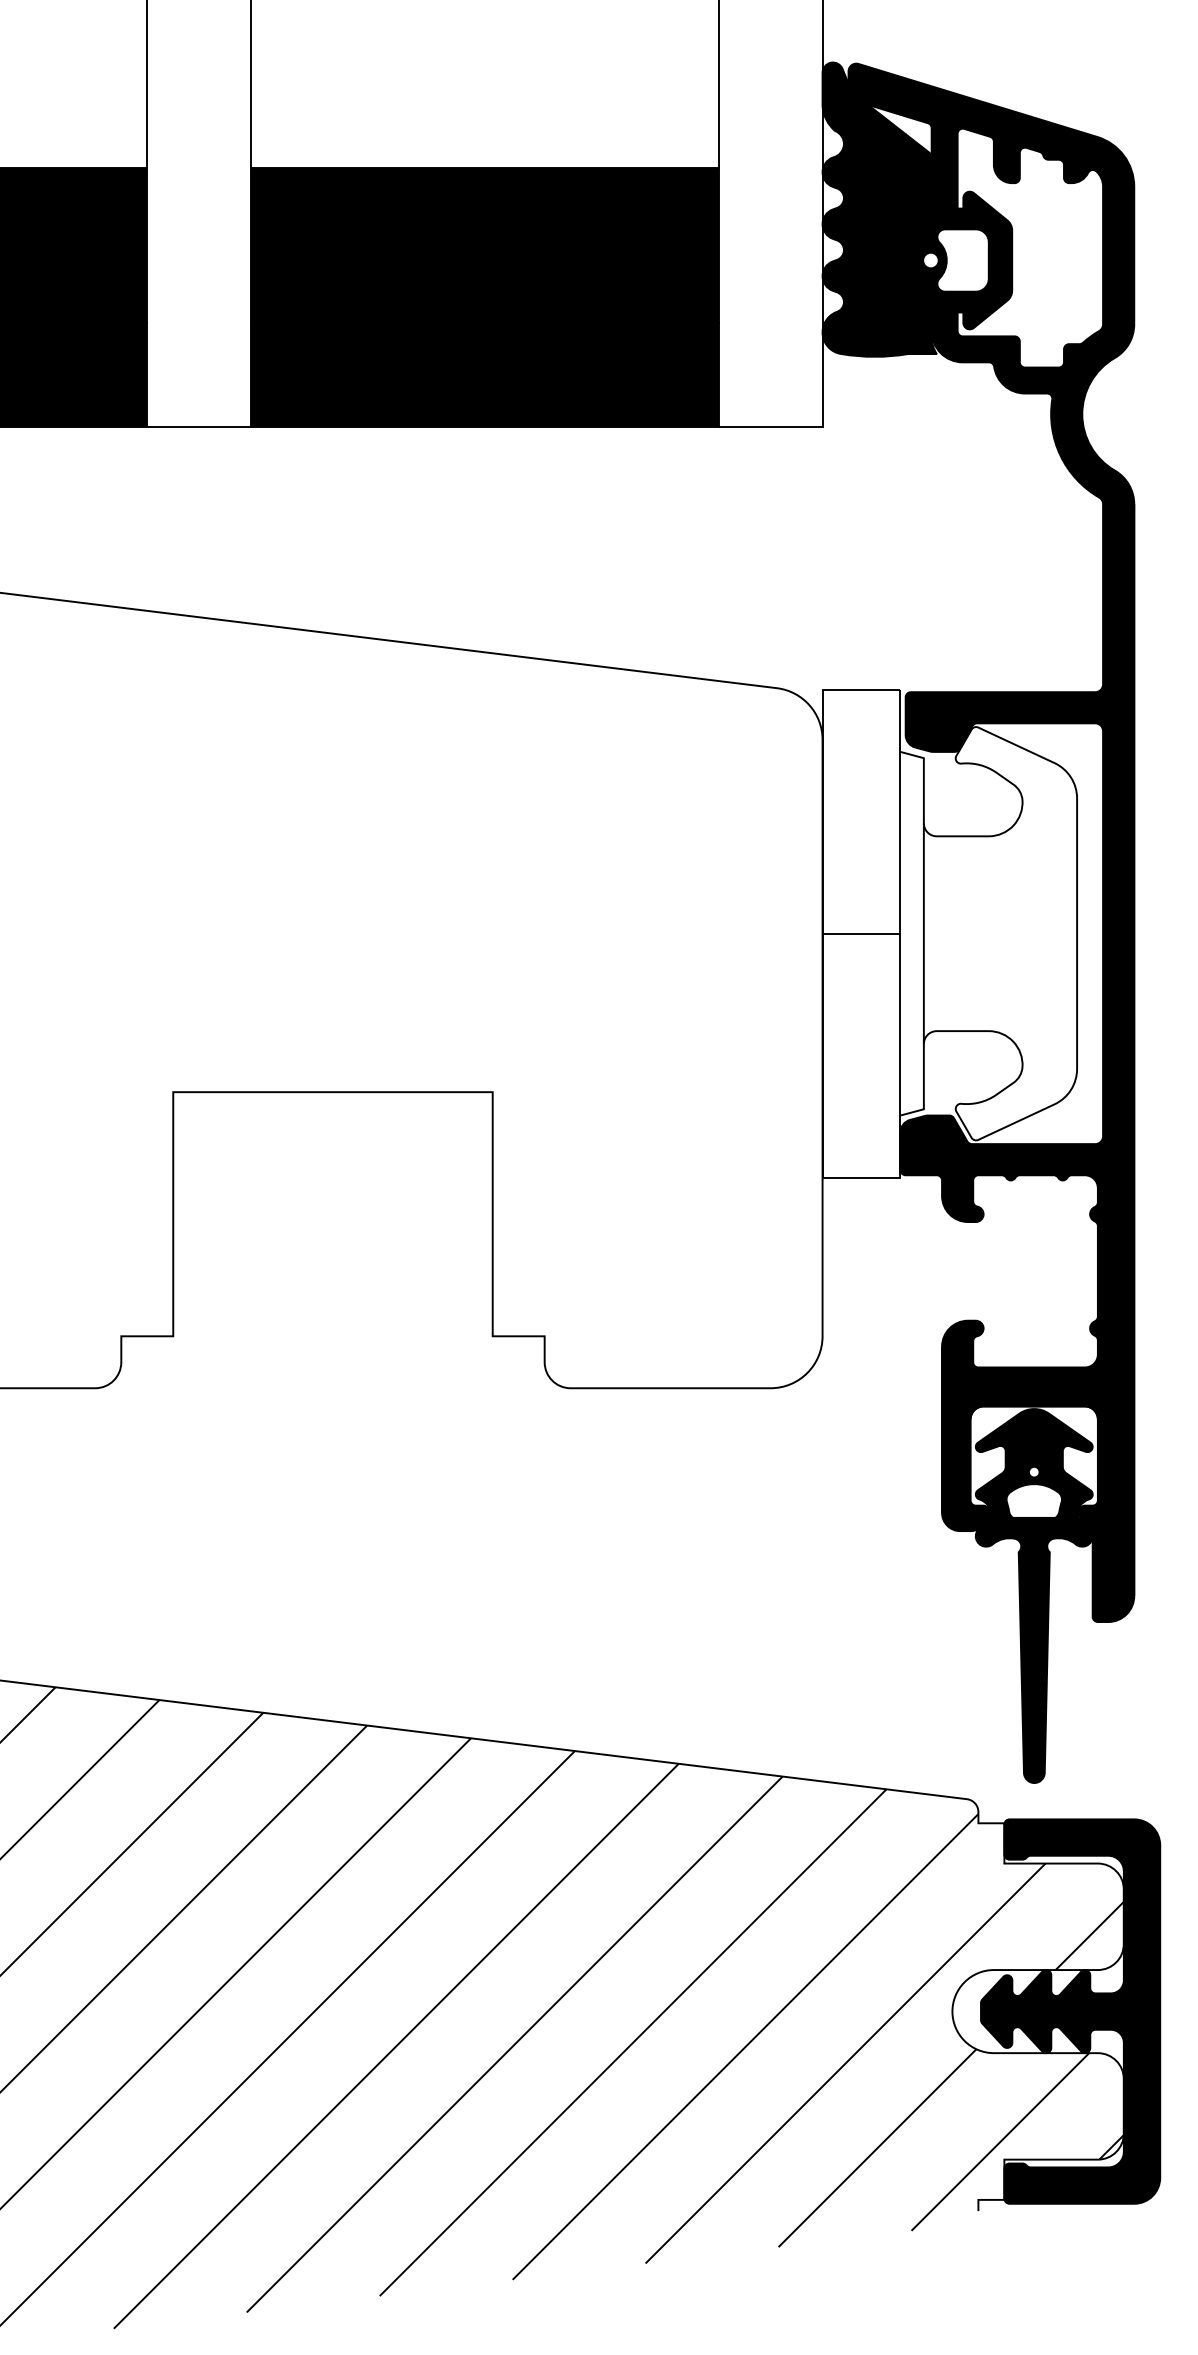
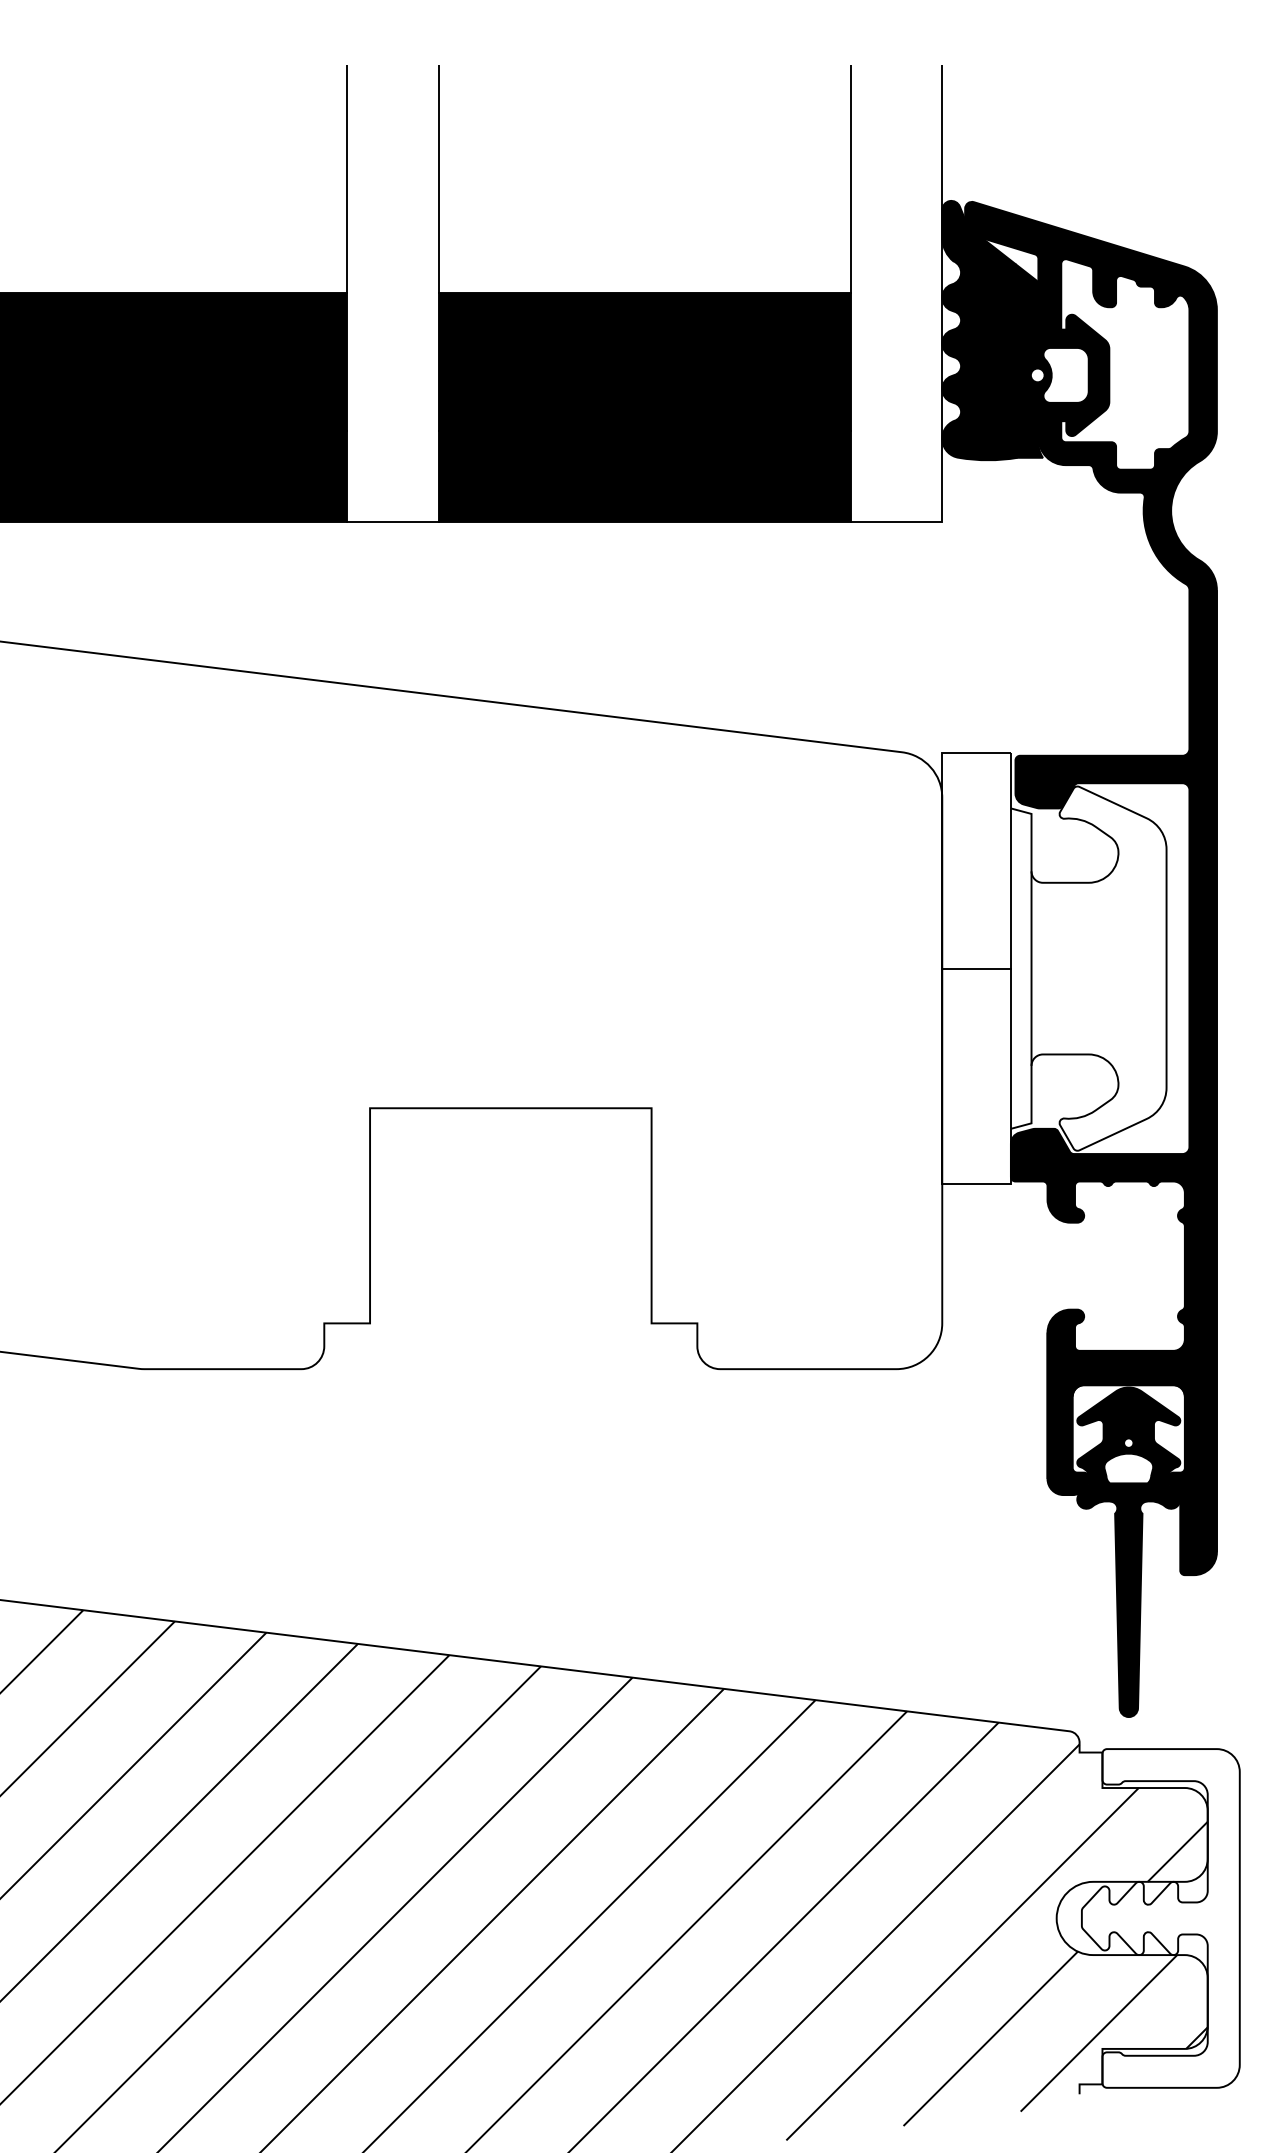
fill: (1070, 2011) -> (1160, 1918), removed

